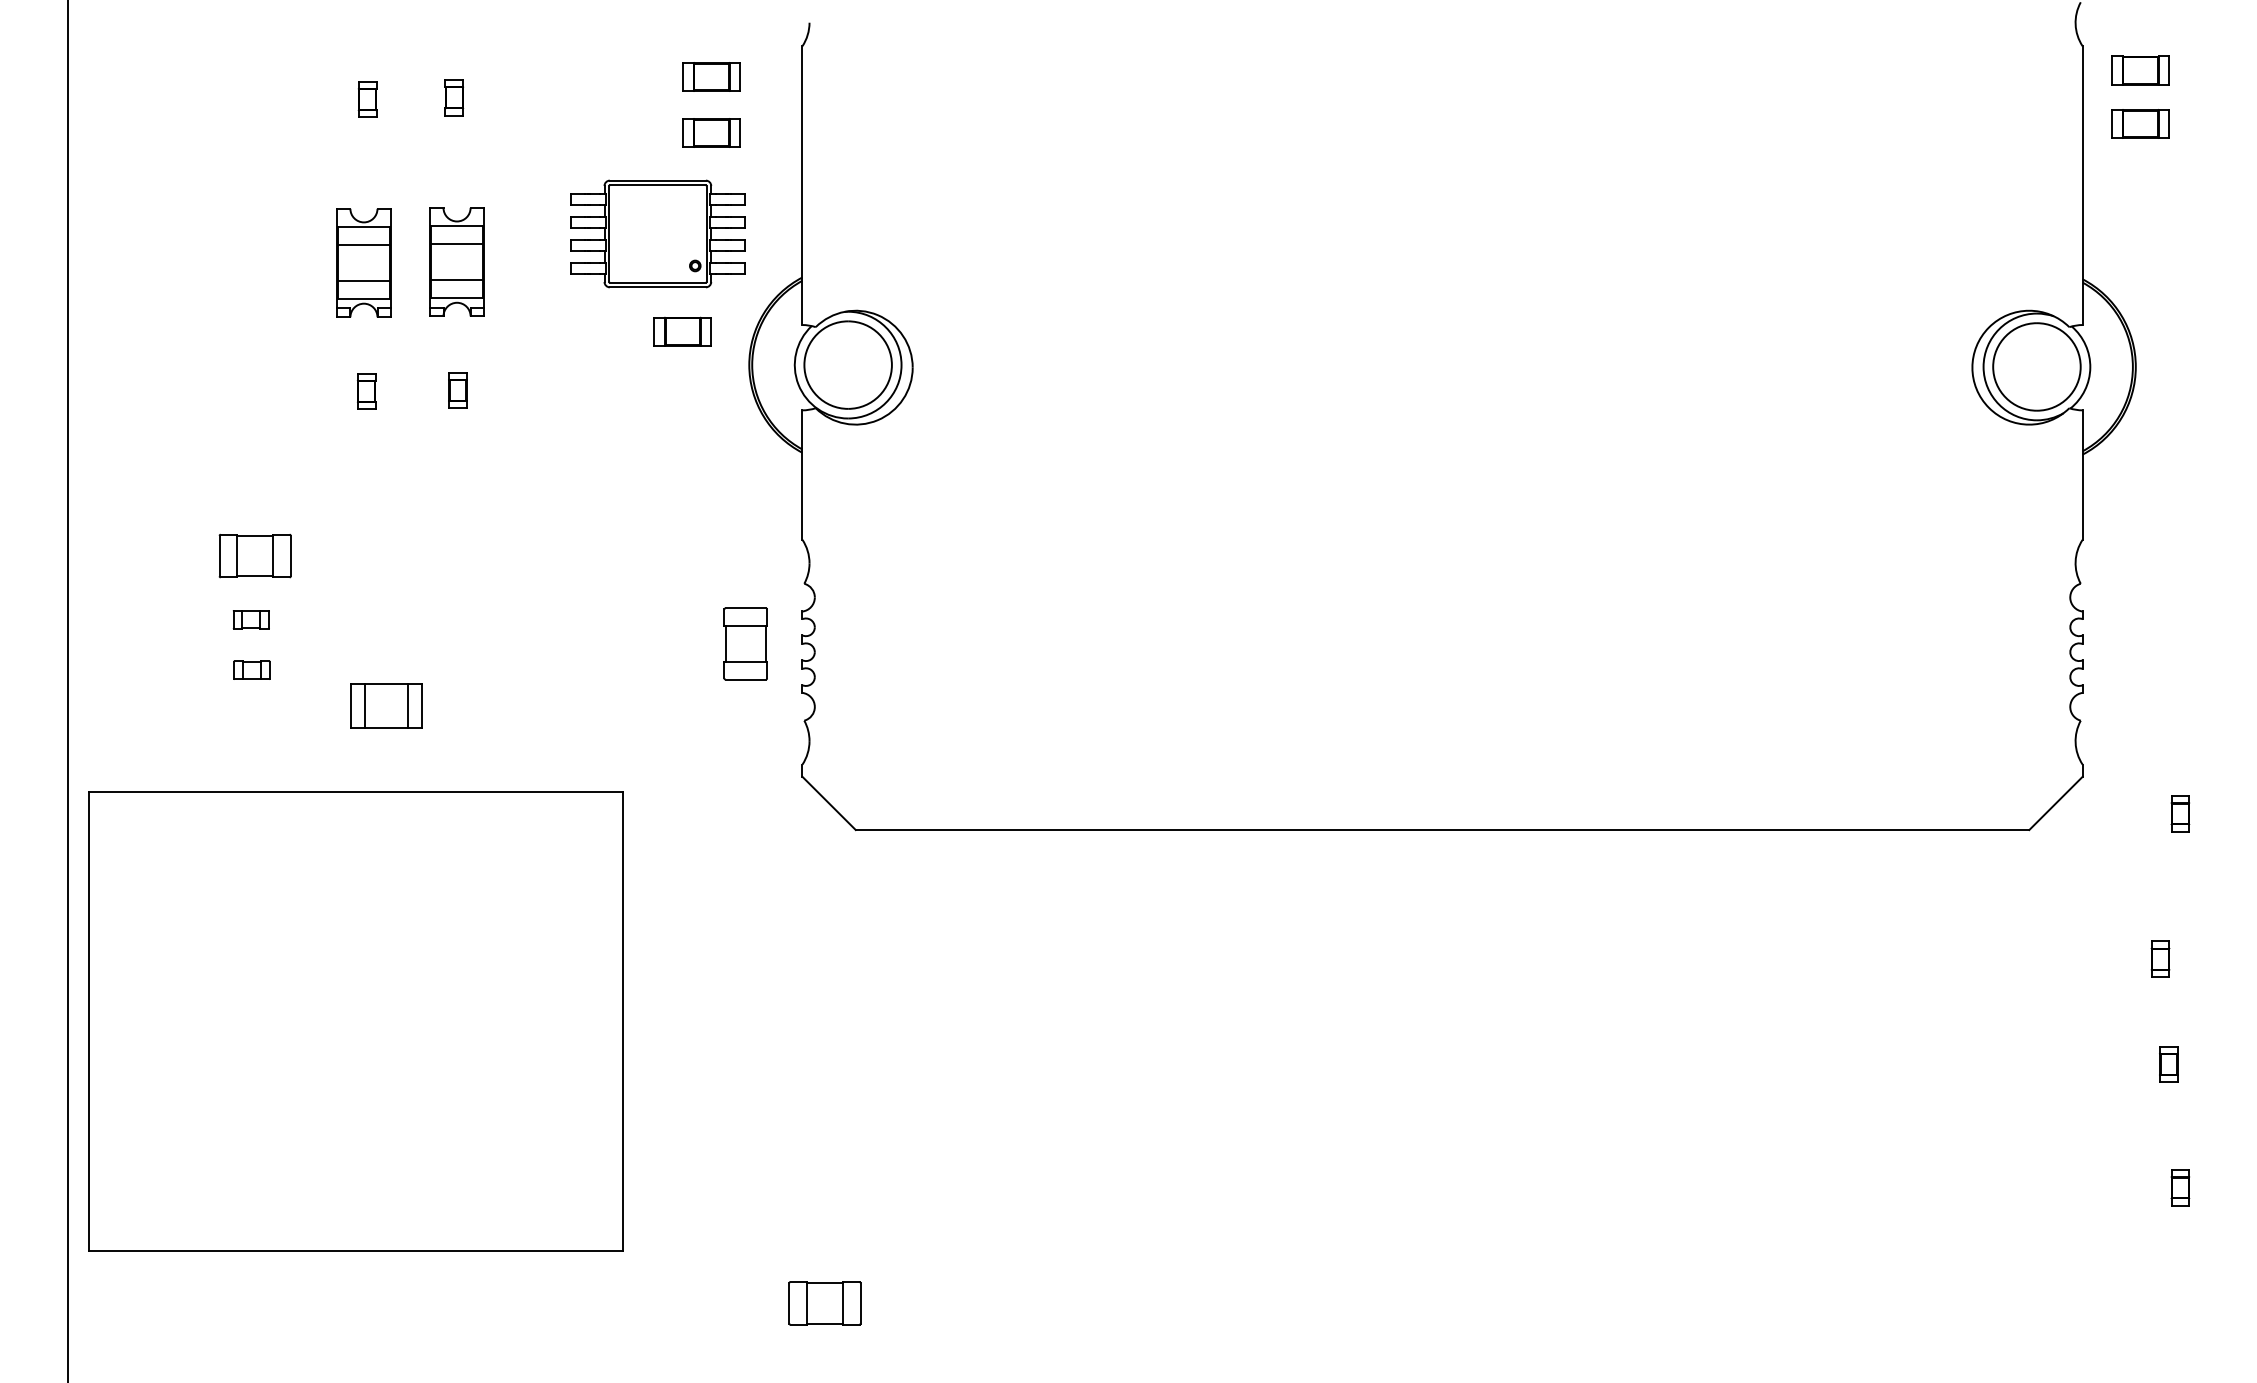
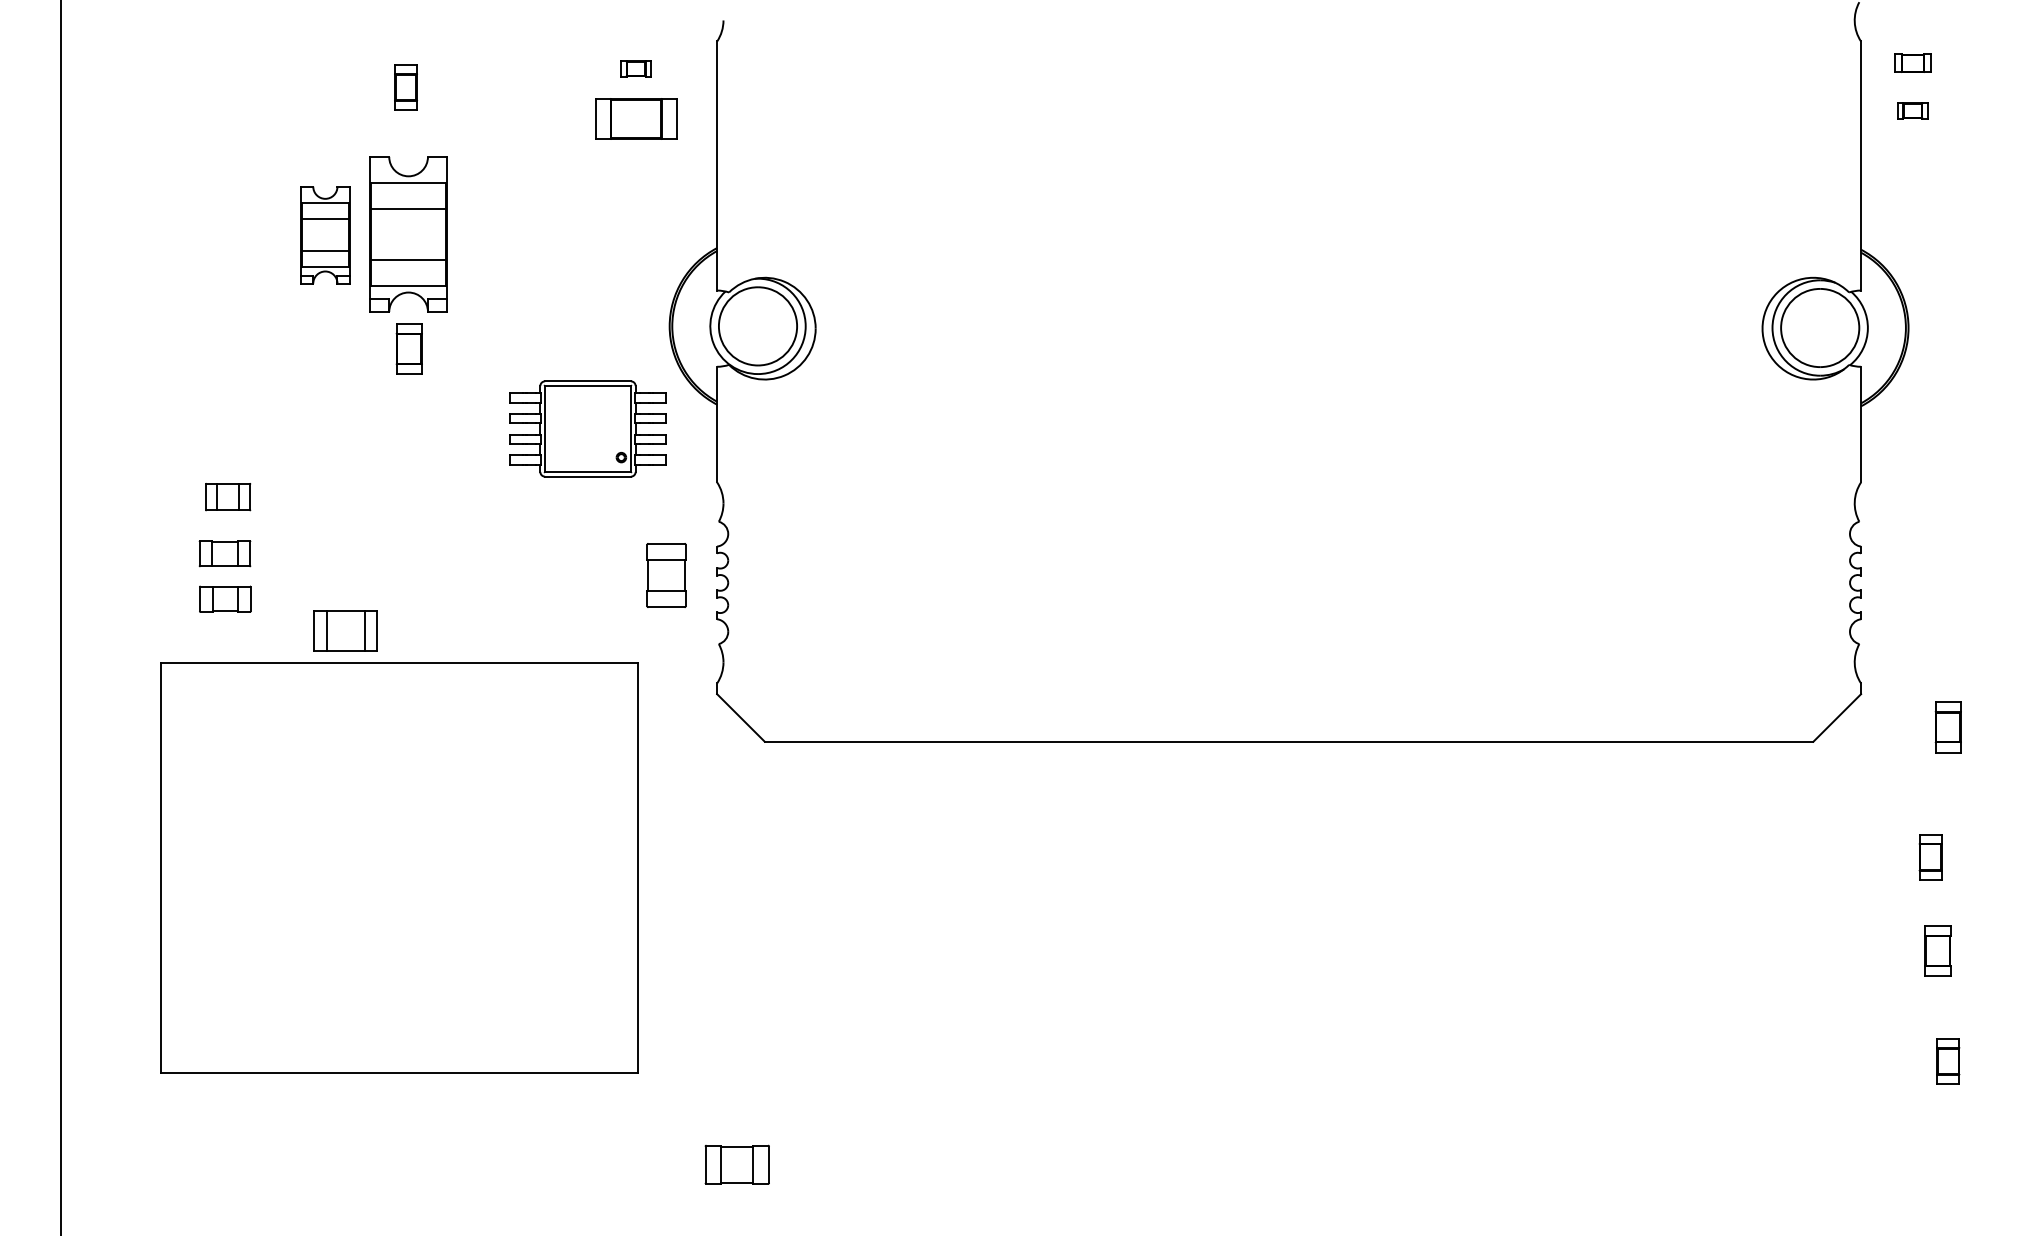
part: (2140, 70) -> (1912, 63), size x0.7
part: (711, 76) -> (635, 68), size x0.6
part: (454, 97) -> (406, 87), size x1.4
part: (367, 99) -> (328, 89), removed
part: (2140, 123) -> (1912, 110), size x0.6
part: (711, 132) -> (635, 118), size x1.6
part: (657, 233) -> (587, 428), moved
part: (456, 261) -> (408, 233), size x1.6
part: (682, 331) -> (609, 296), removed
part: (457, 390) -> (408, 349), size x1.6
part: (366, 391) -> (327, 349), removed
part: (254, 556) -> (227, 497), size x0.7
part: (250, 619) -> (224, 553), size x1.6
part: (251, 669) -> (224, 598), size x1.6
part: (2180, 813) -> (1948, 727), size x1.6
part: (2160, 958) -> (1930, 856), size x1.4
part: (355, 1021) -> (399, 867), moved
part: (2168, 1064) -> (1937, 951), size x1.6
part: (2180, 1187) -> (1948, 1061), size x1.4

